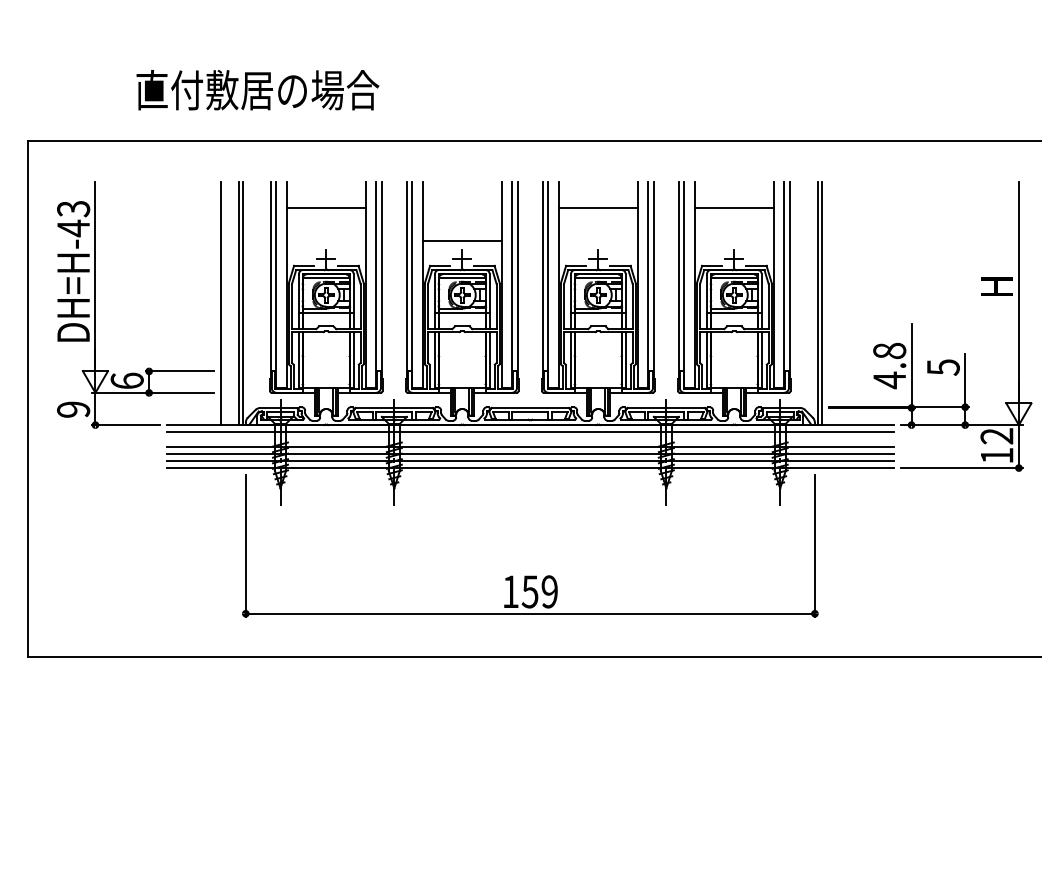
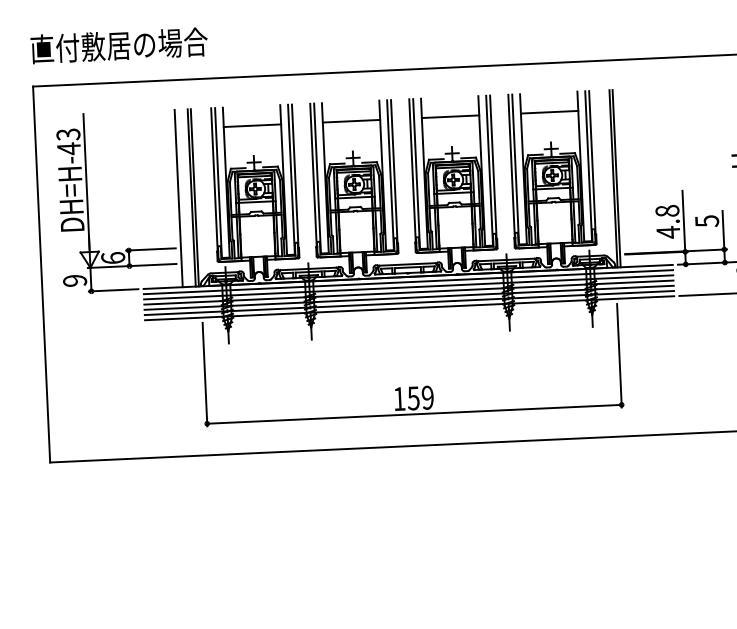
text: (257, 89) -> (119, 45), moved
line: (461, 241) -> (350, 121), moved
line: (530, 439) -> (408, 287), added

